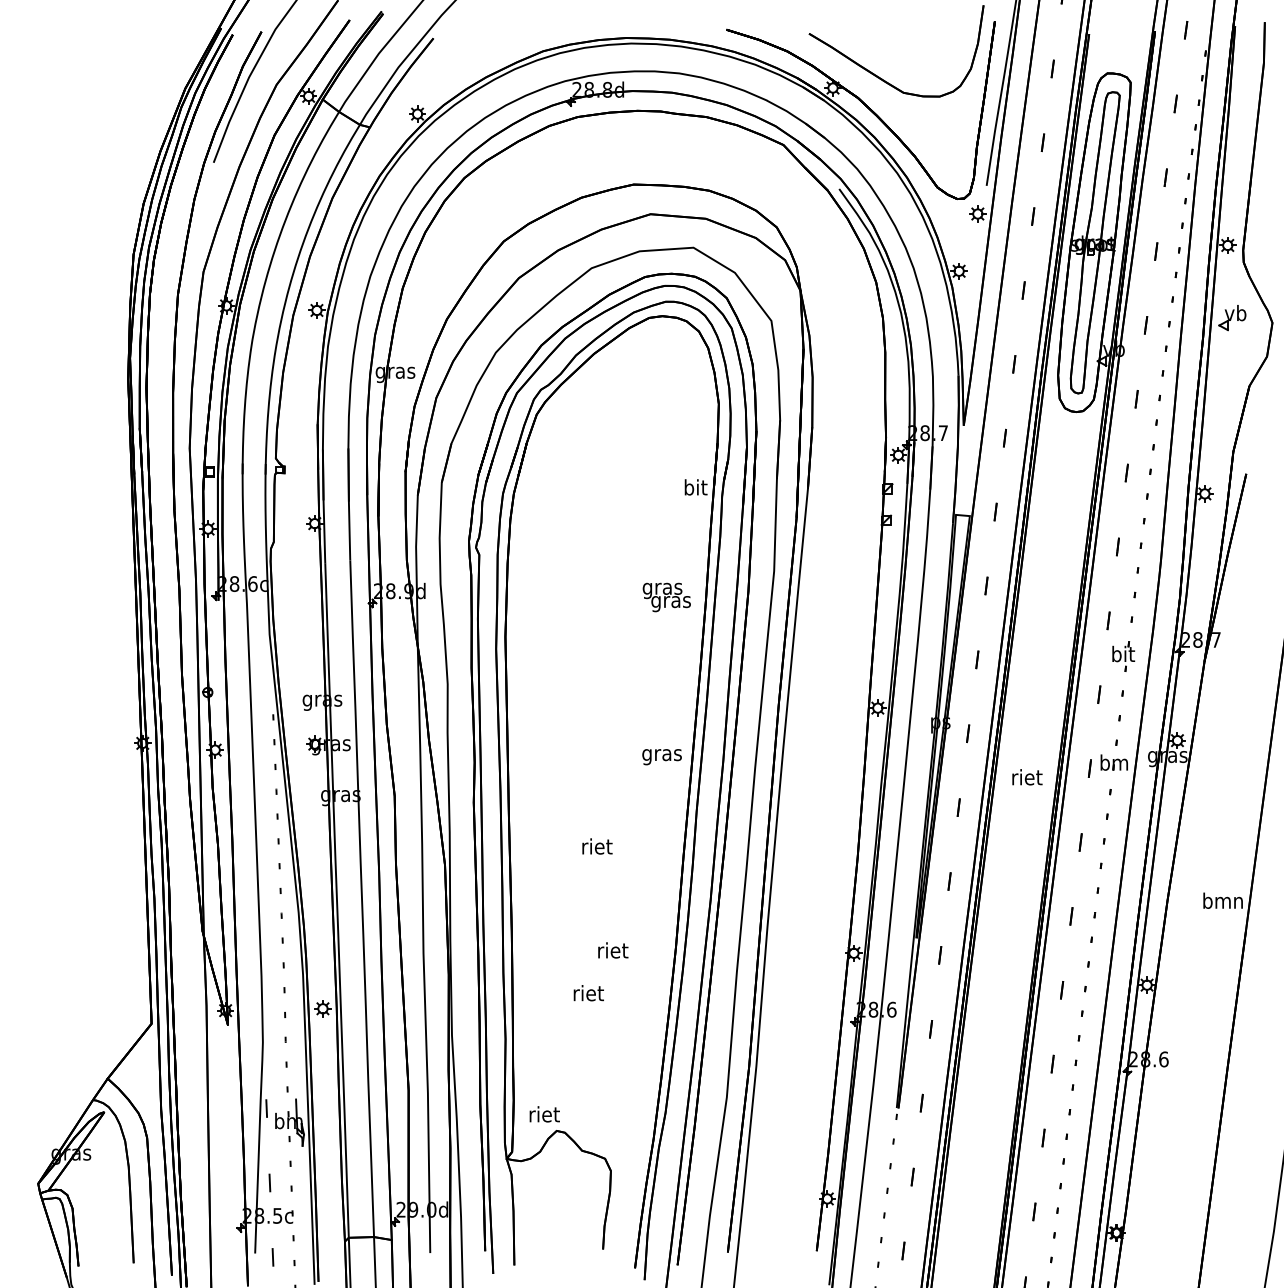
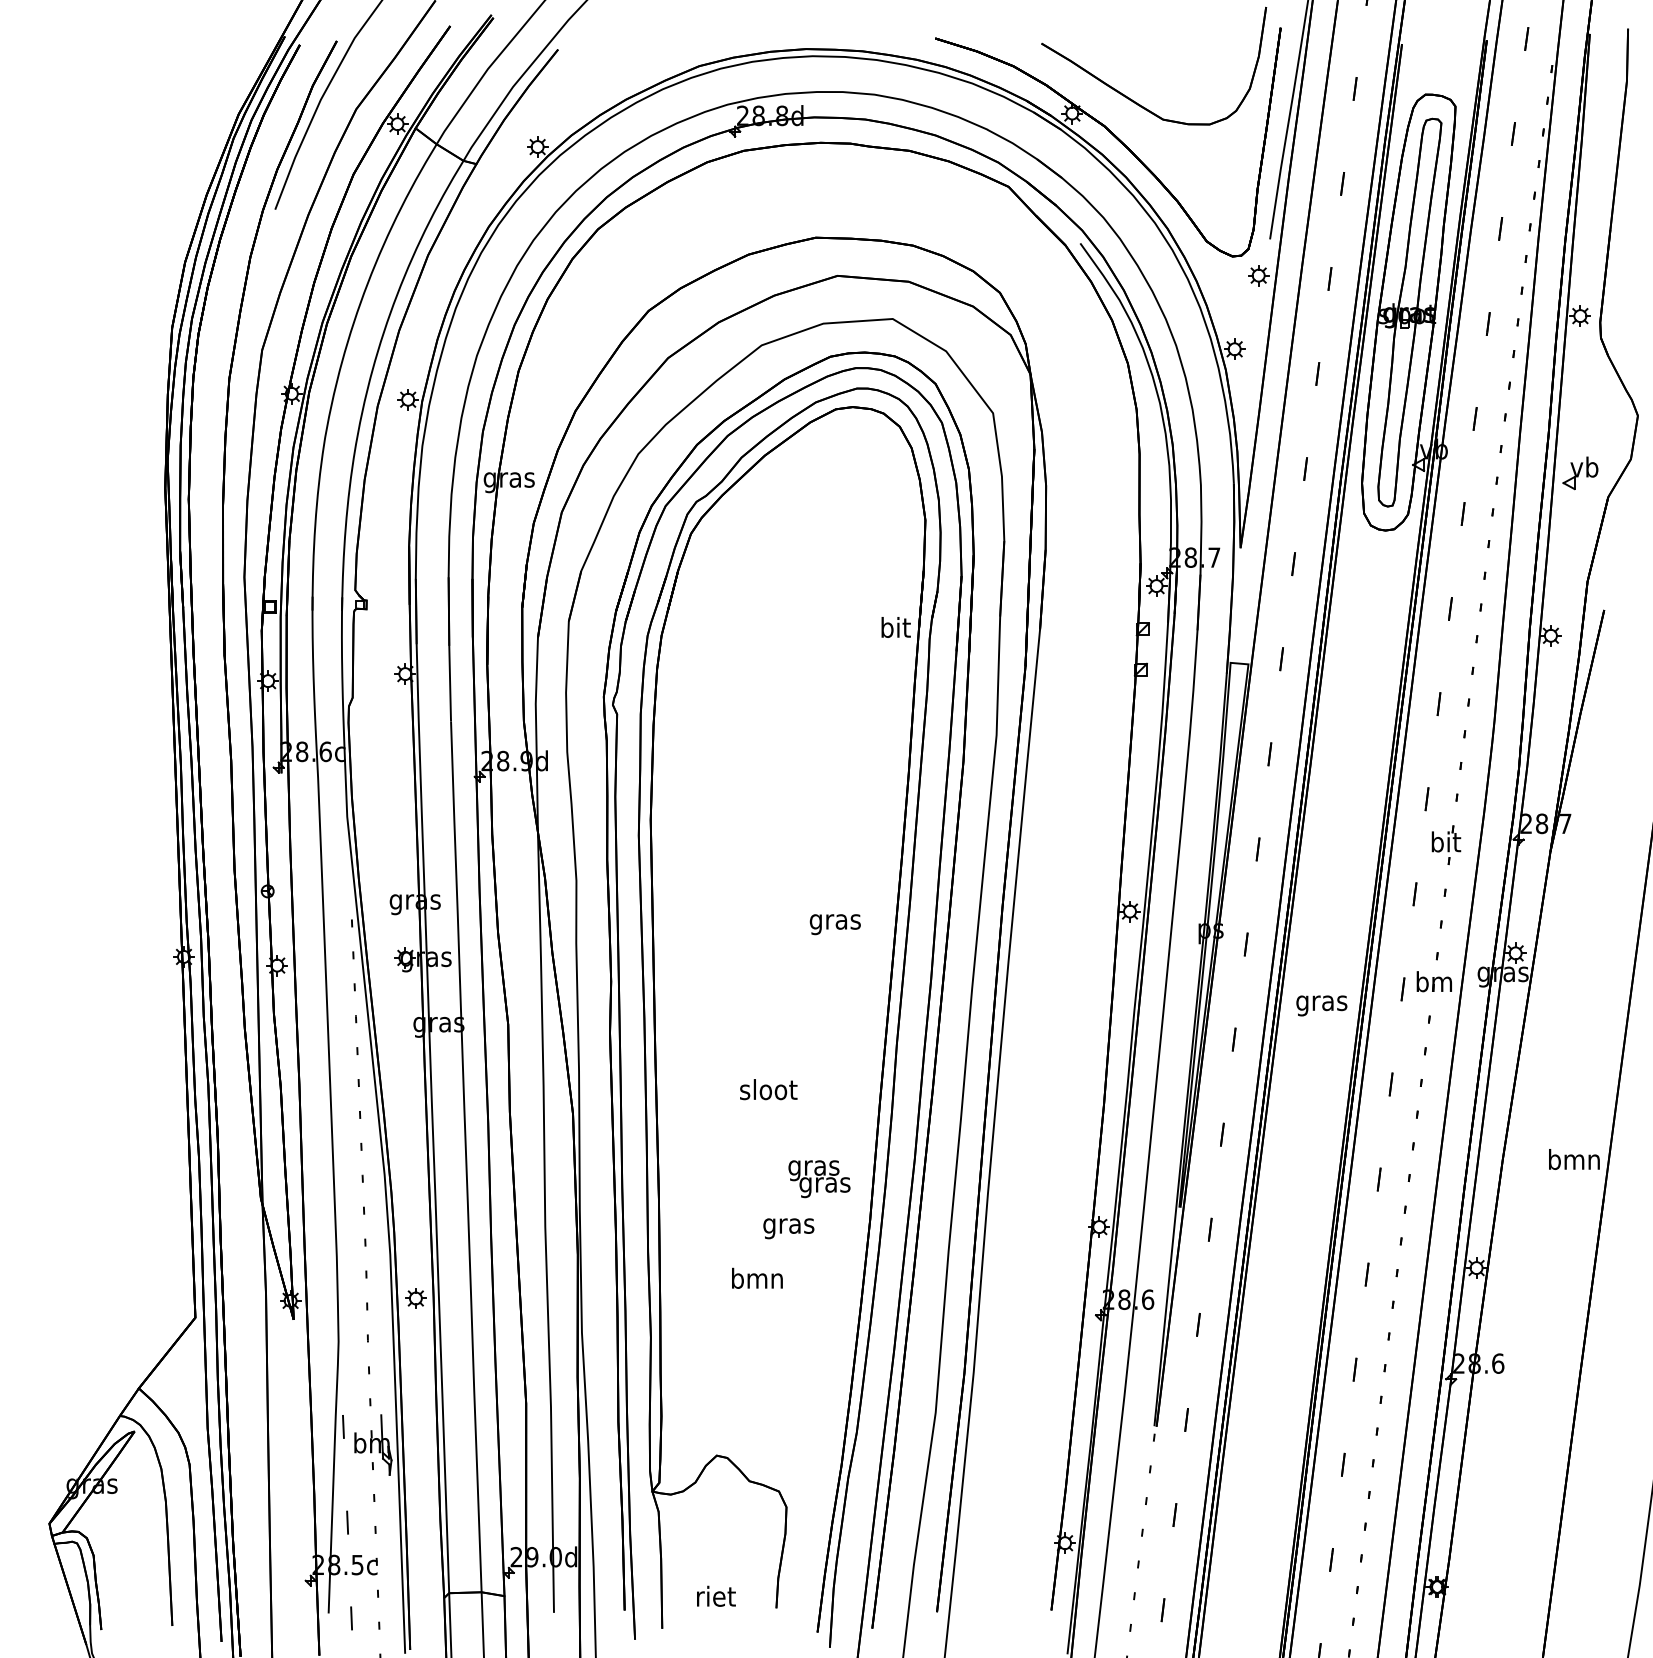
part: (1232, 318) -> (1580, 473), moved
text: (666, 597) -> (819, 1179), moved
text: (661, 757) -> (834, 924), moved
text: (1026, 779) -> (1321, 1003), riet -> gras
text: (596, 846) -> (768, 1089), riet -> sloot
text: (612, 952) -> (788, 1225), riet -> gras
text: (588, 992) -> (757, 1277), riet -> bmn
text: (544, 1113) -> (716, 1595), moved

